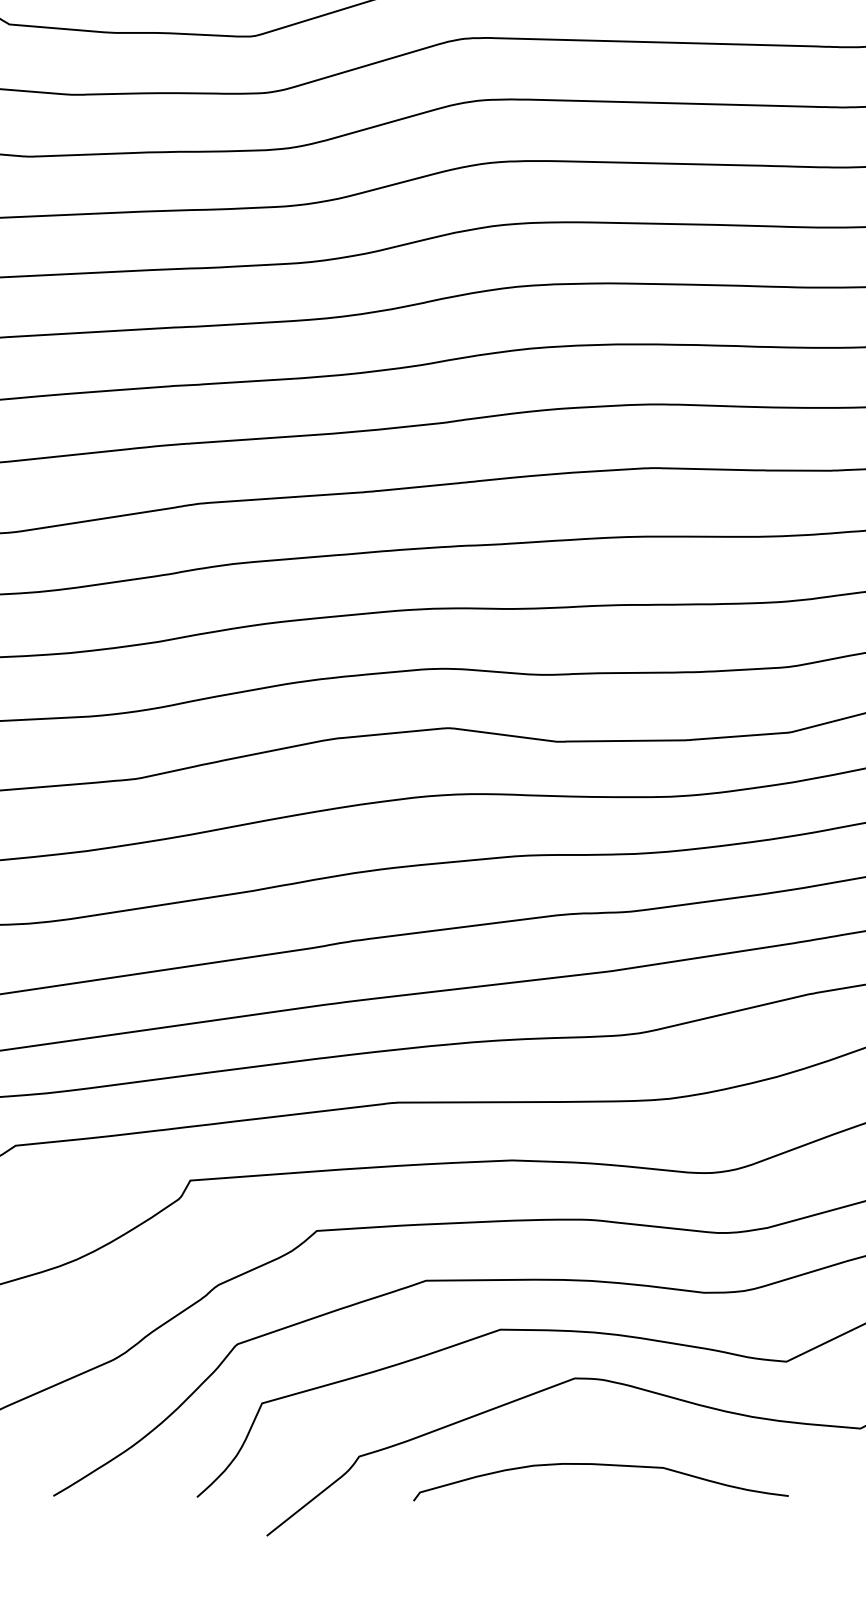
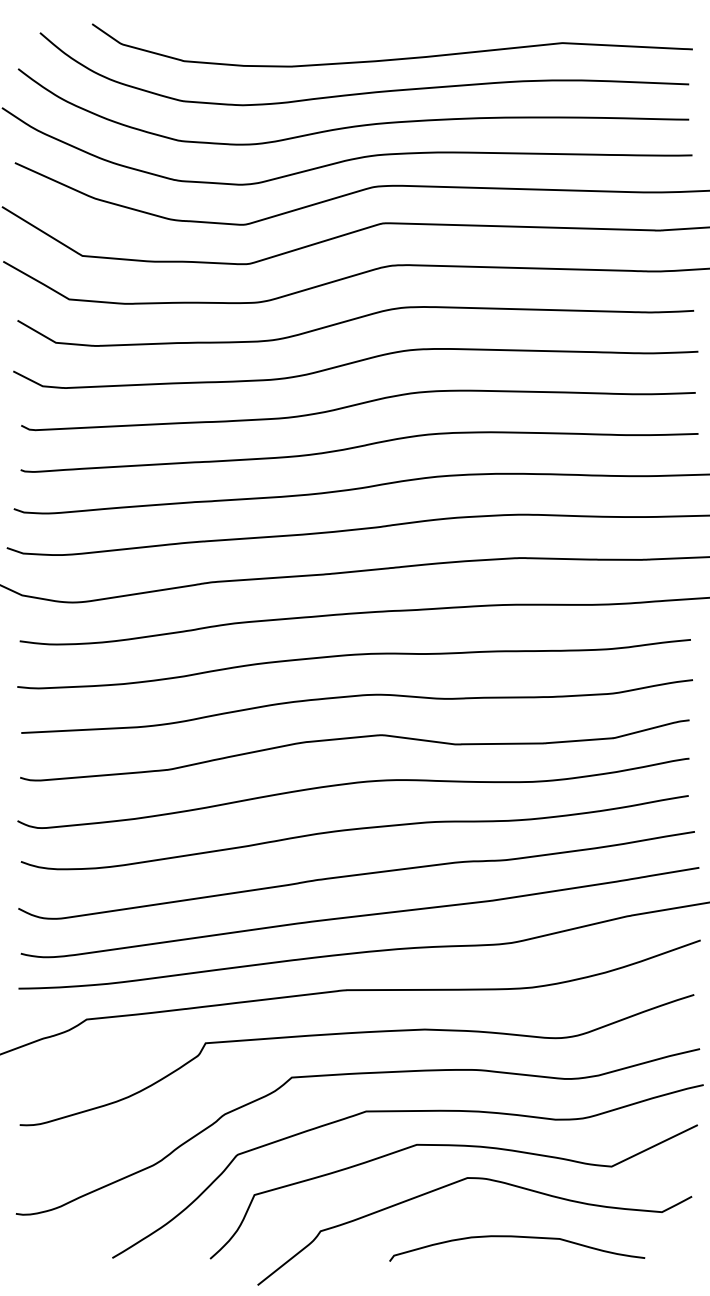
curve: (601, 1465) -> (517, 1237), moved

